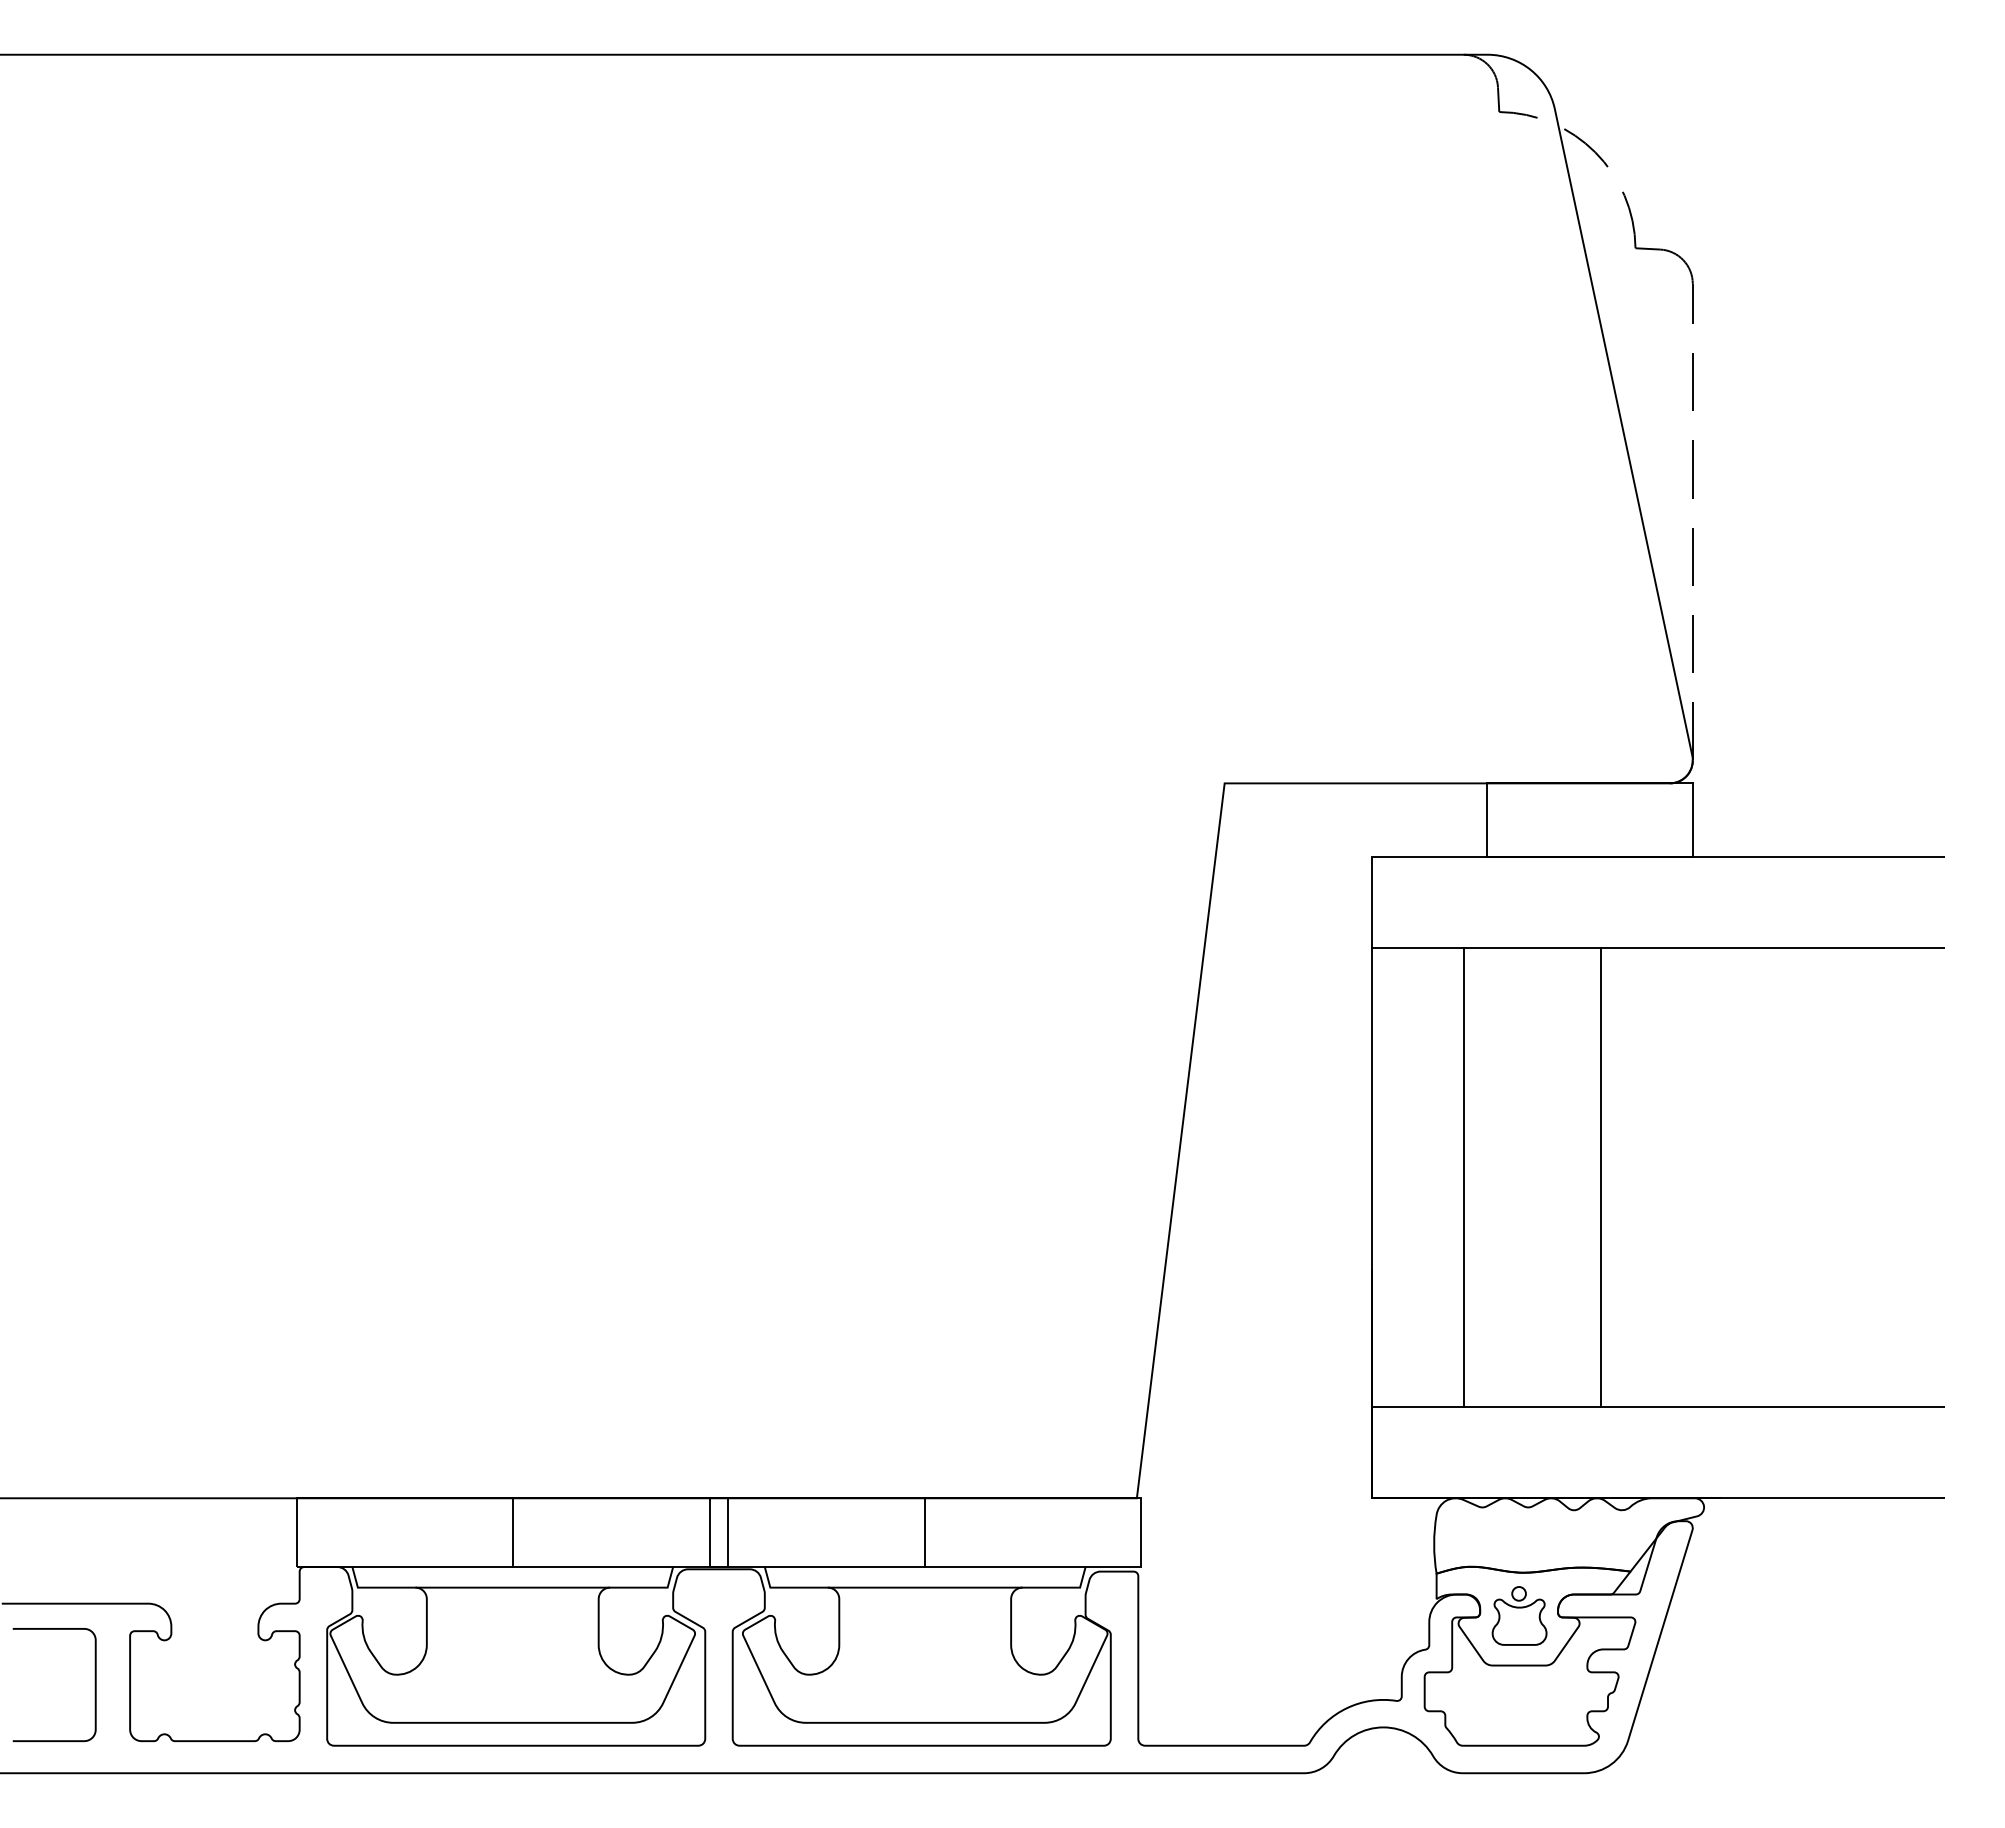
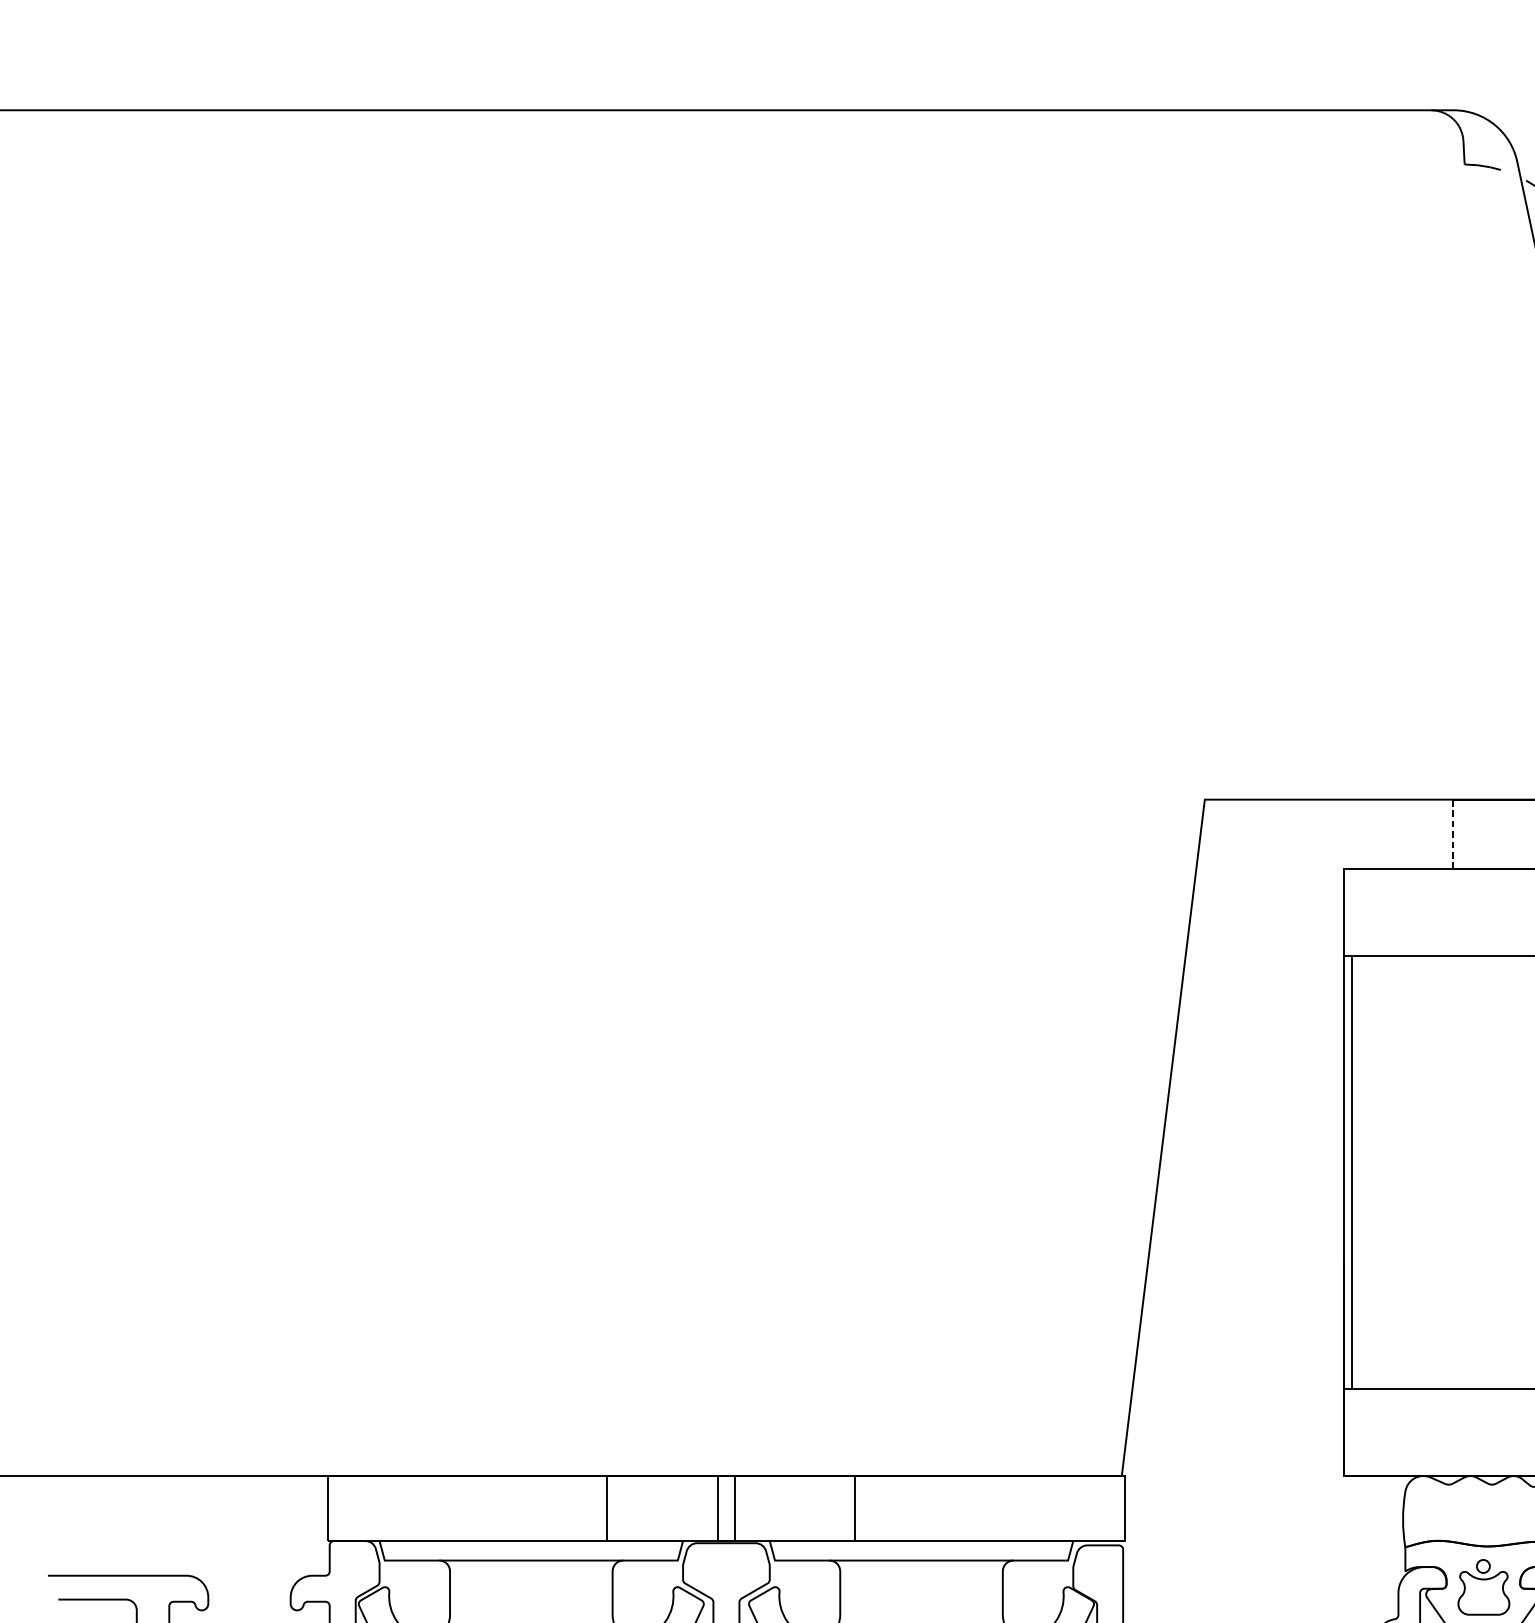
line: (1486, 820) -> (1452, 834), solid -> dashed
line: (1463, 1177) -> (1351, 1172), moved
line: (512, 1532) -> (606, 1508), moved
line: (925, 1532) -> (855, 1508), moved

